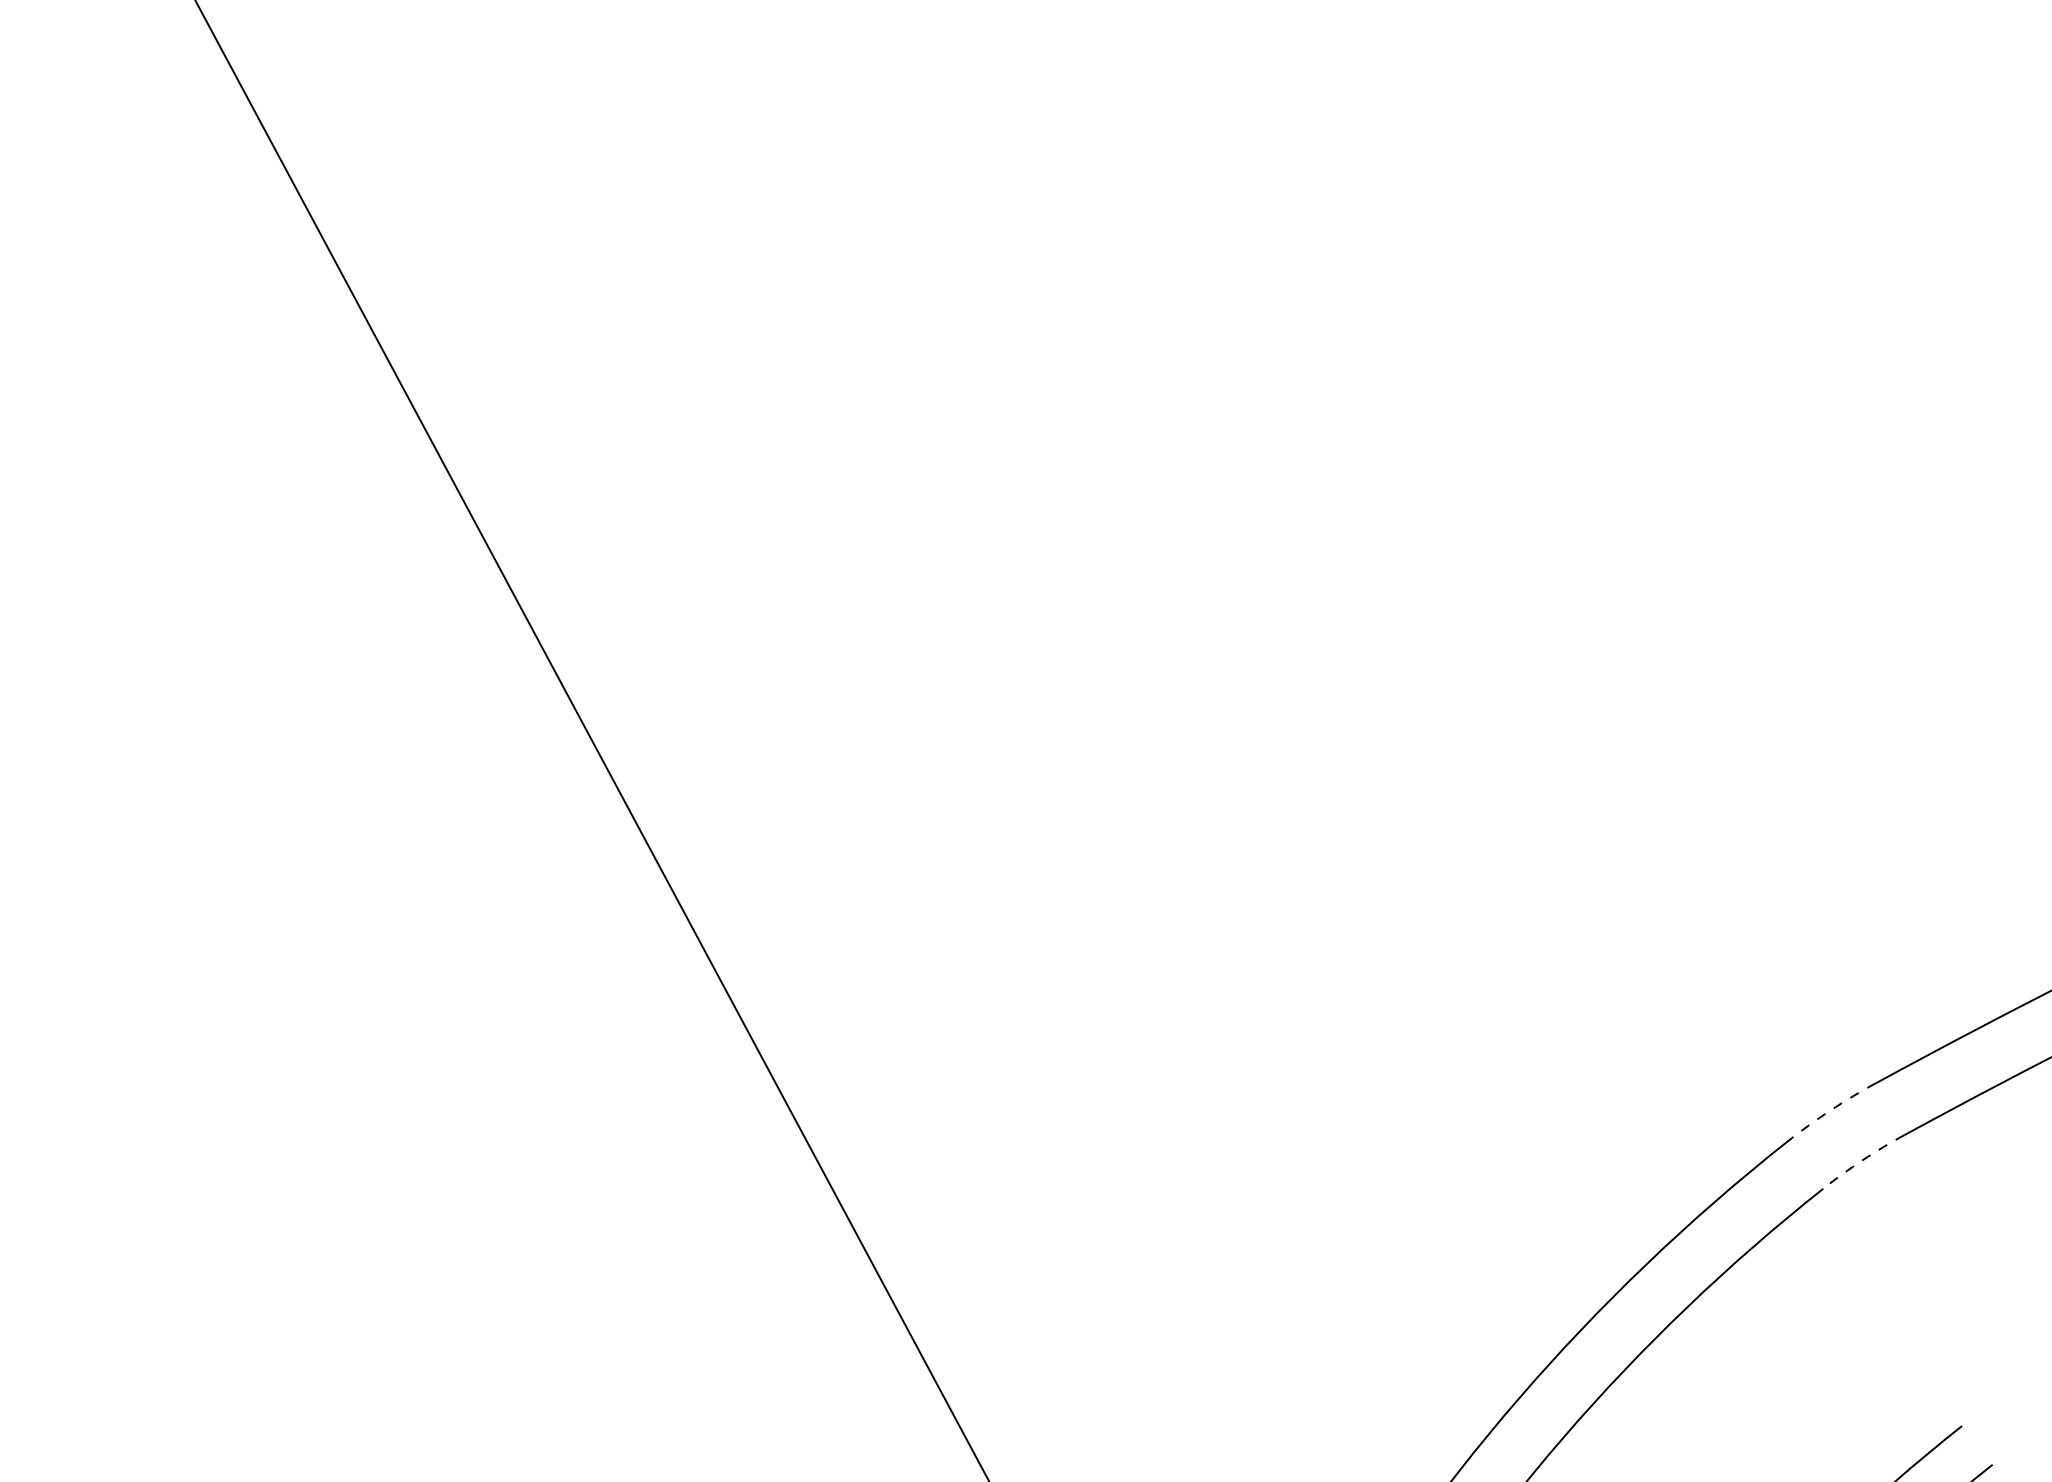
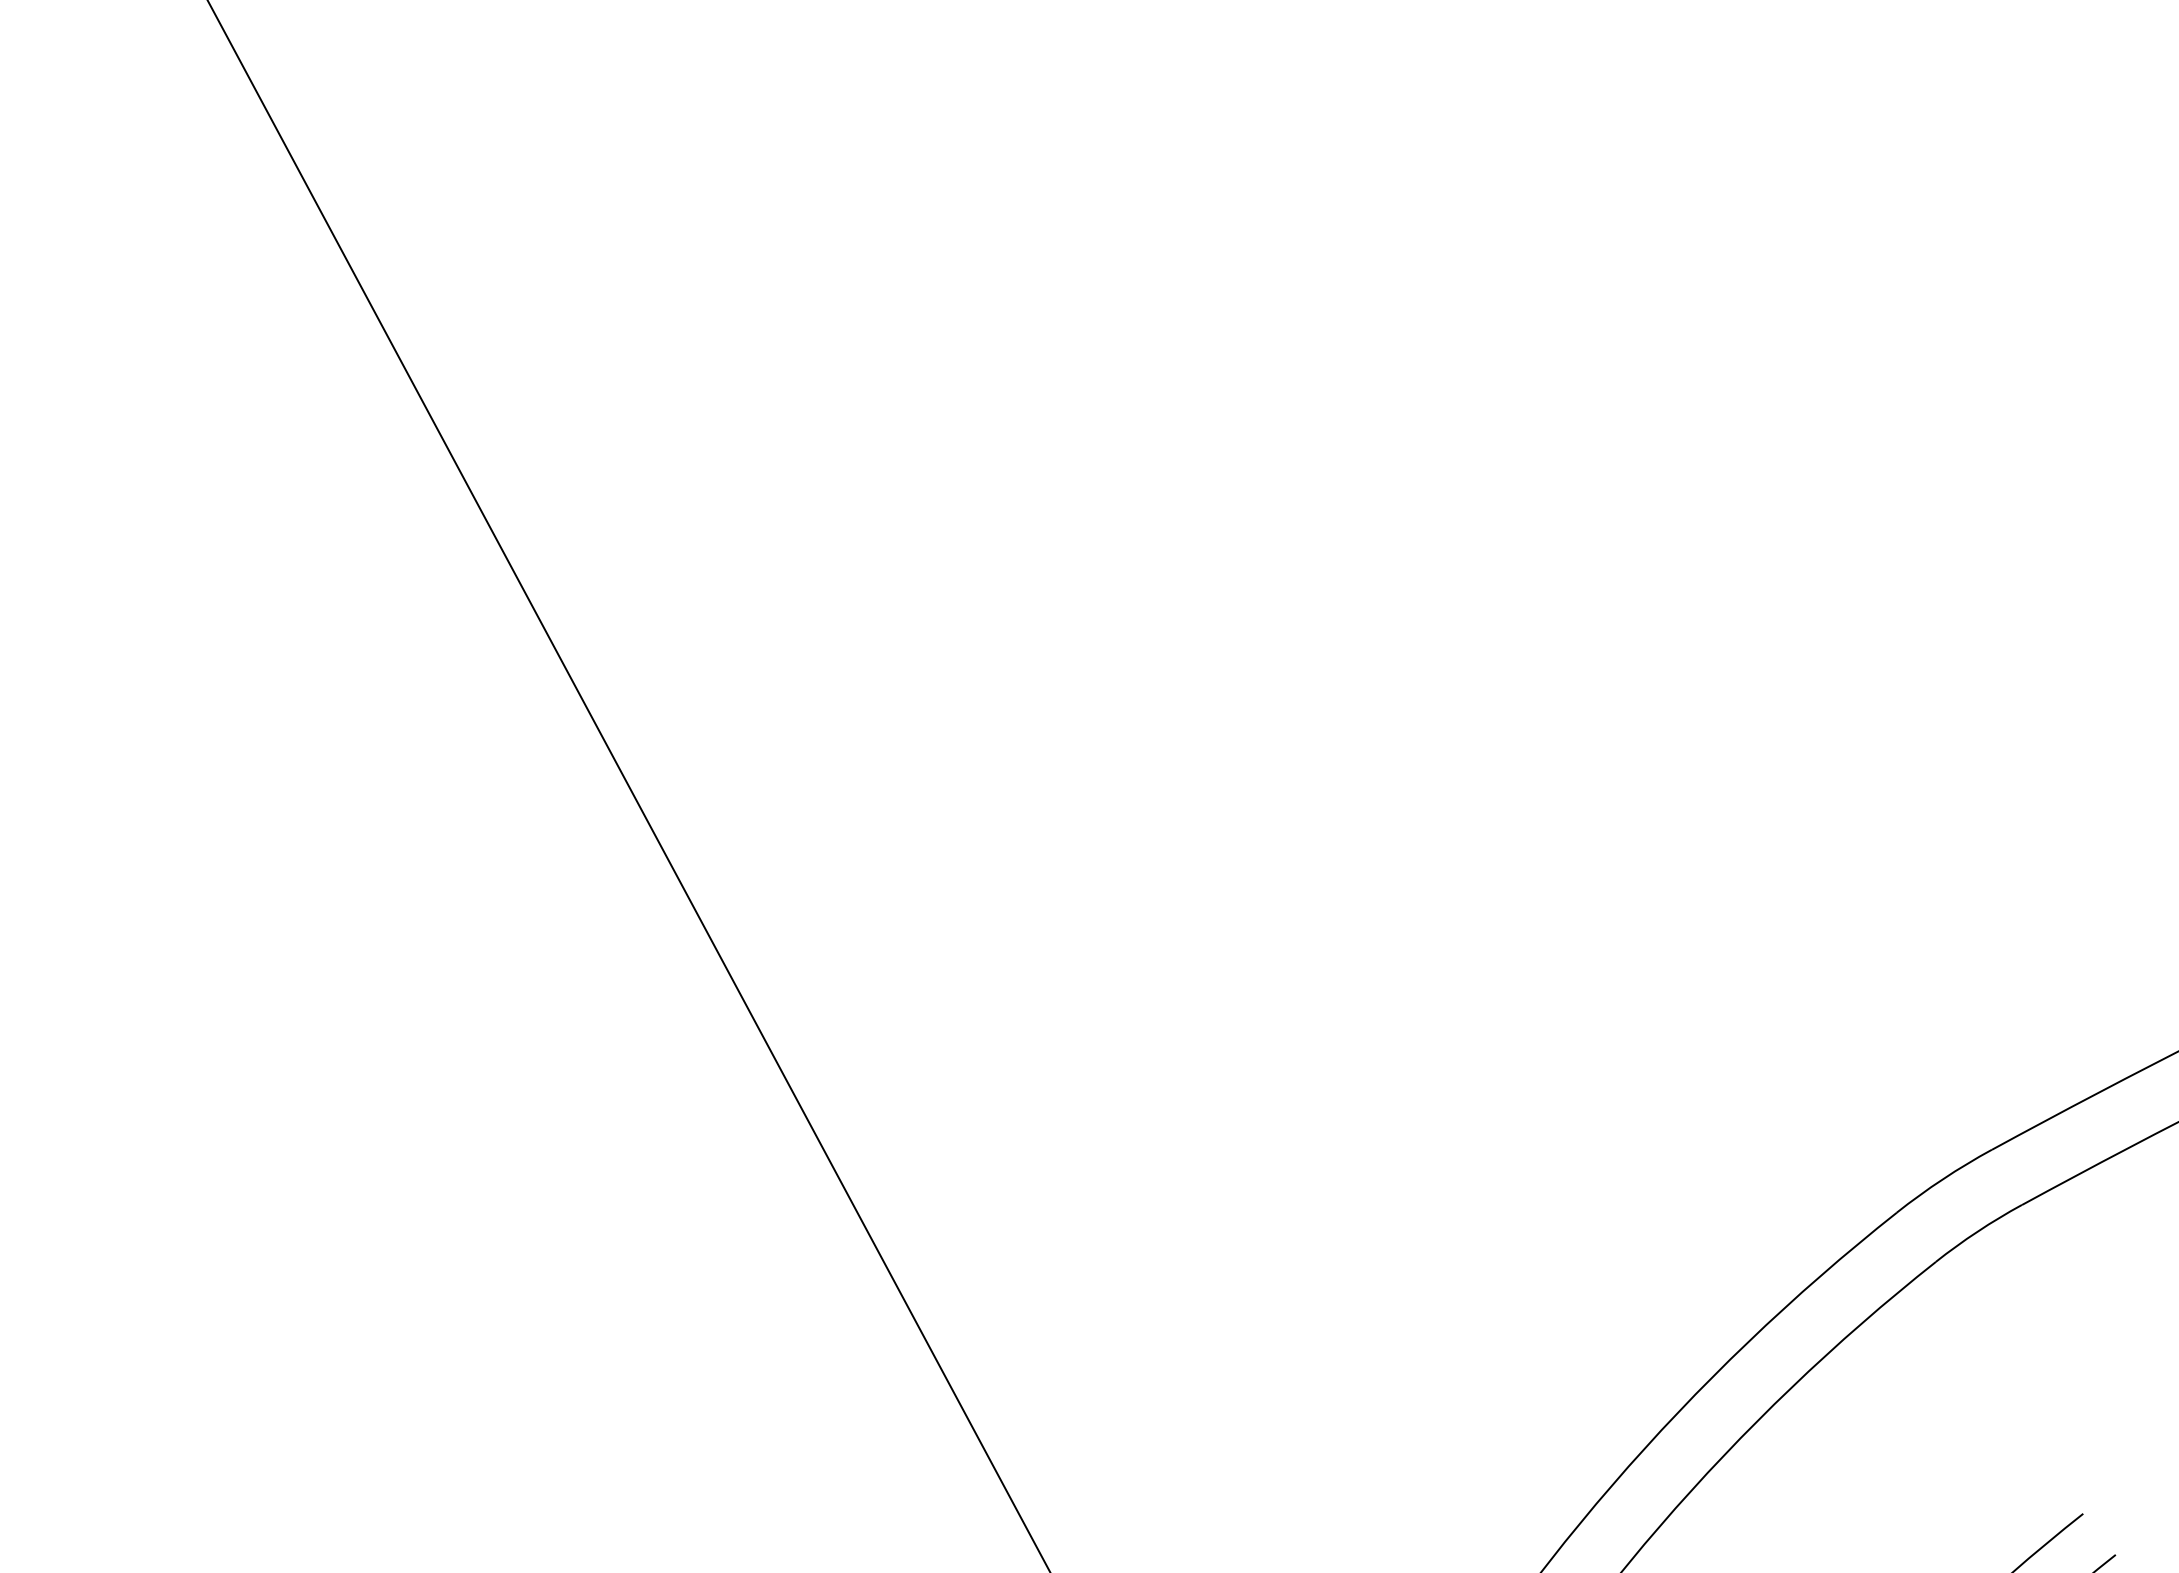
arc: (1830, 1111) -> (1943, 1179), dashed -> solid
arc: (1862, 1160) -> (1977, 1231), dashed -> solid

